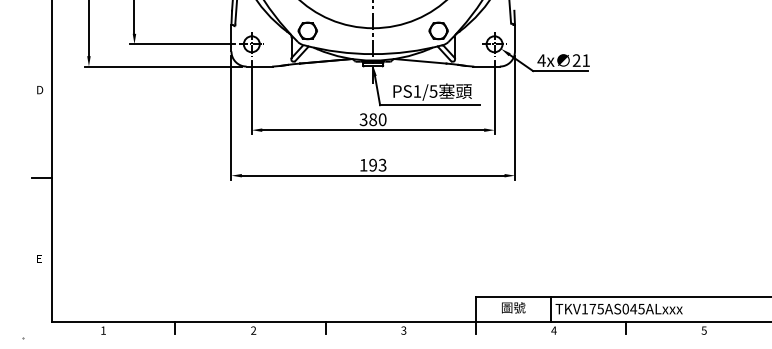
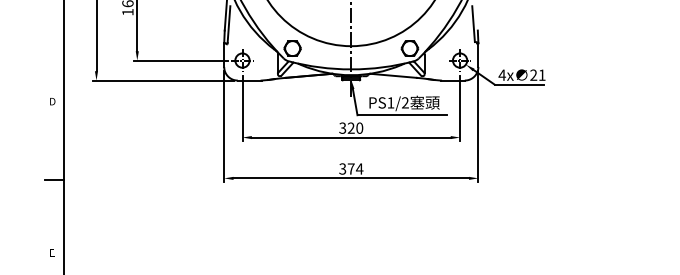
text: (433, 91) -> (405, 102), PS1/5 -> PS1/2
text: (373, 119) -> (351, 128), 380 -> 320
text: (372, 164) -> (350, 168), 193 -> 374

